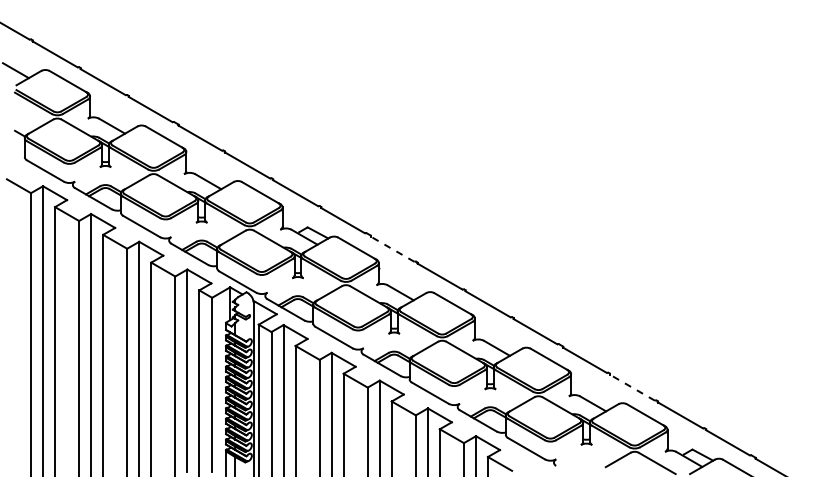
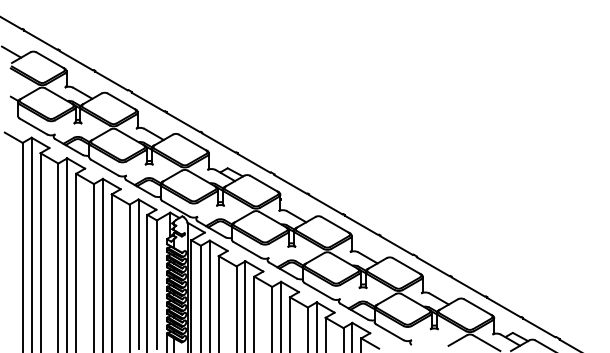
line: (392, 248) -> (290, 183), dashed -> solid
line: (631, 387) -> (467, 286), dashed -> solid

